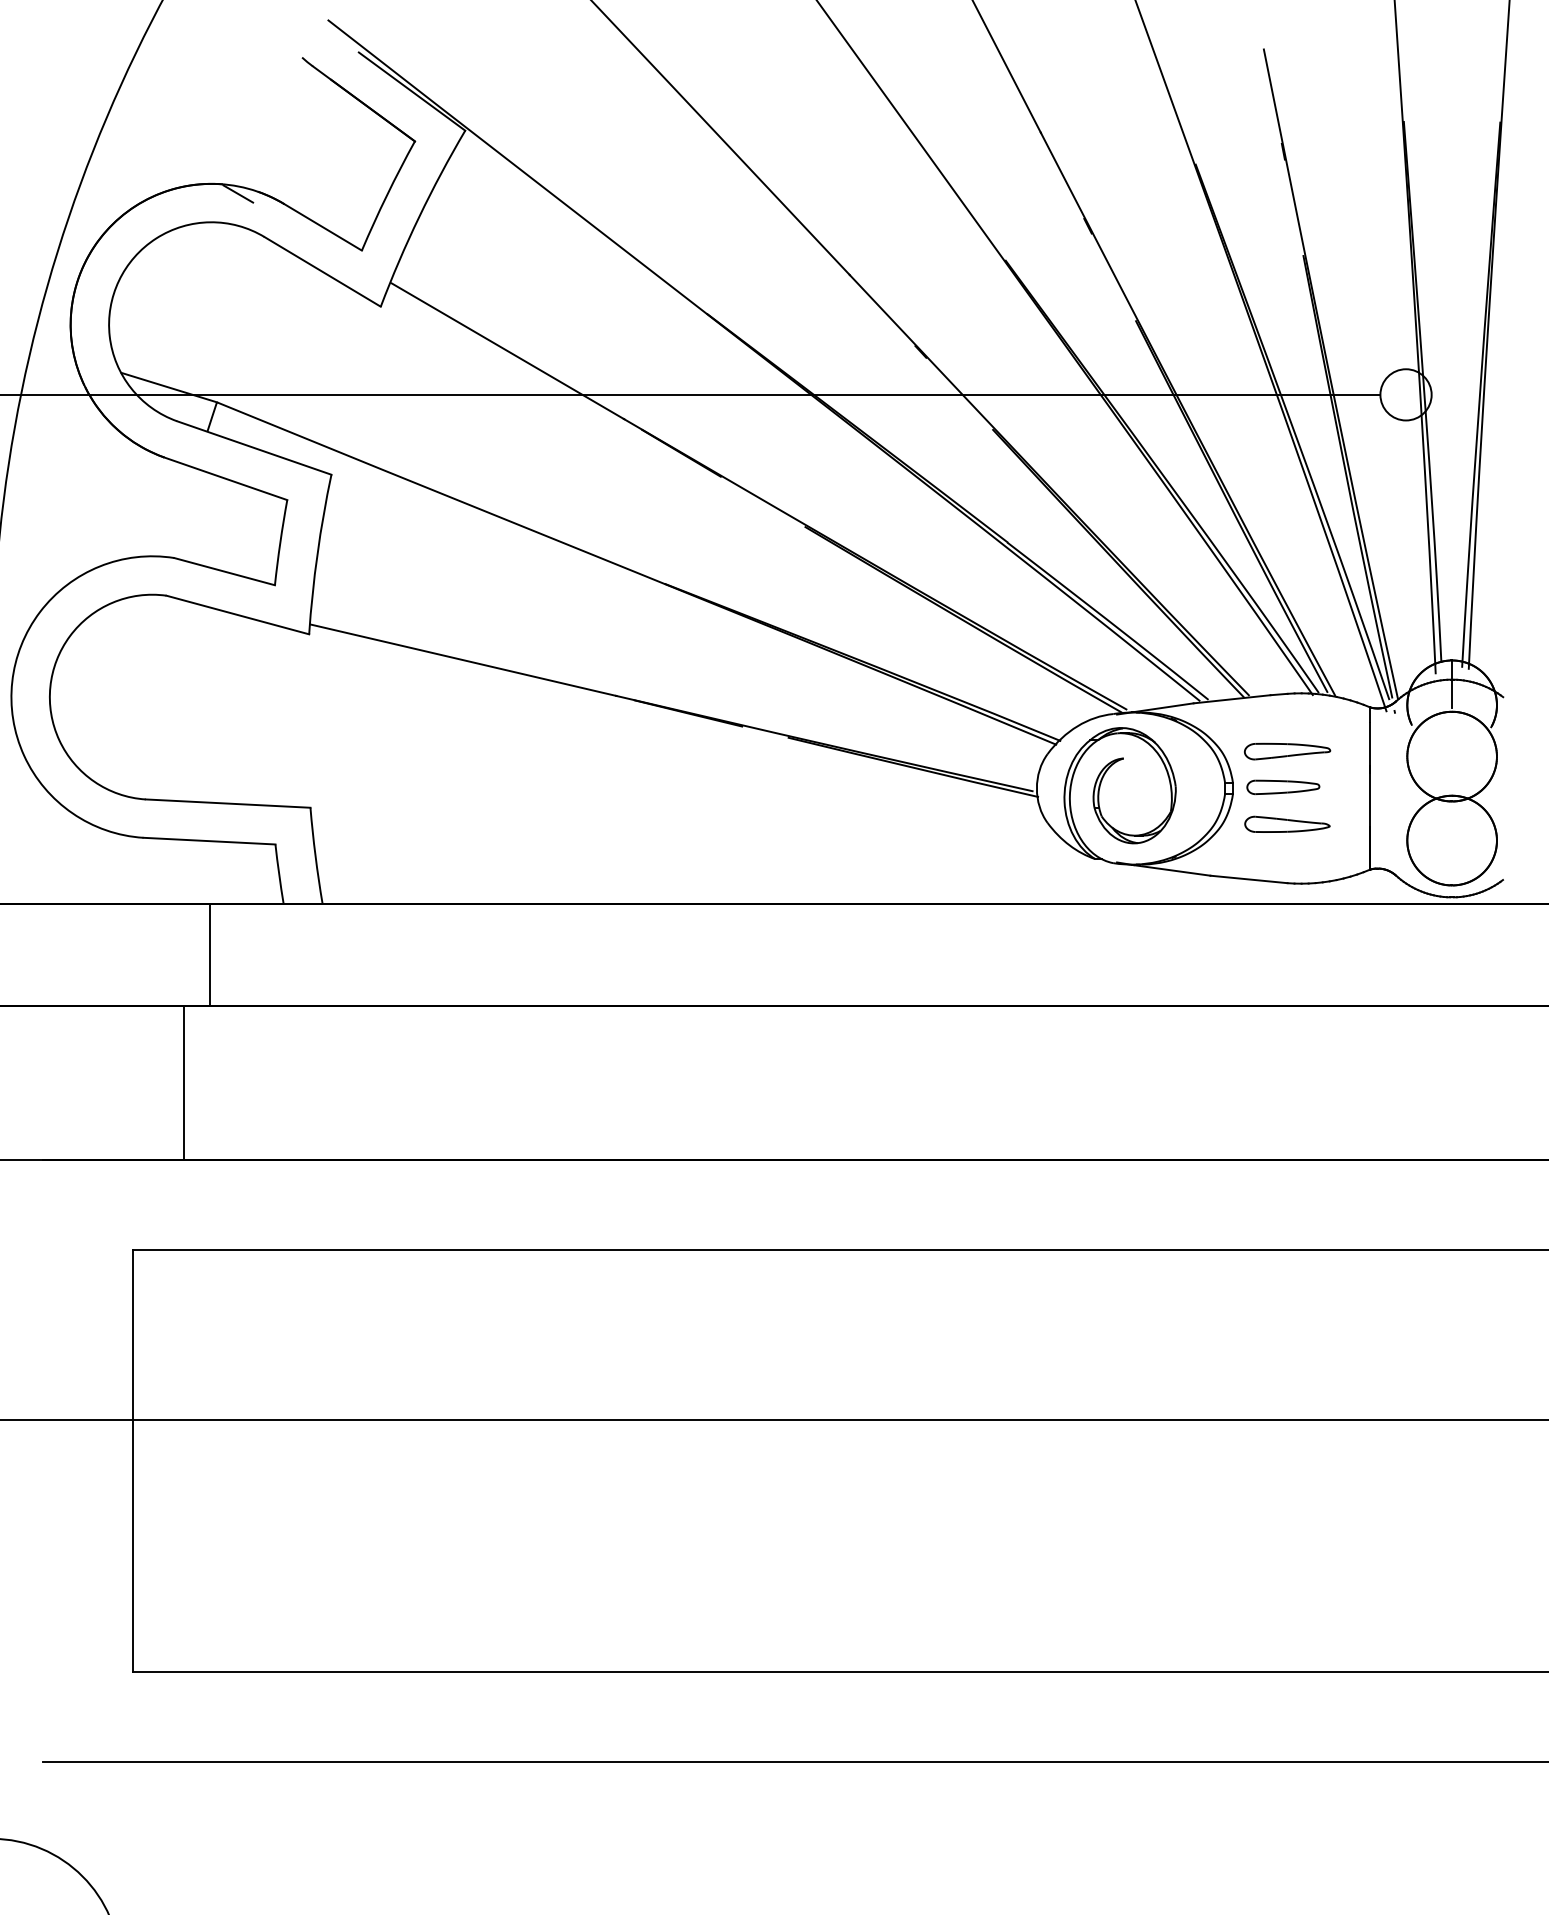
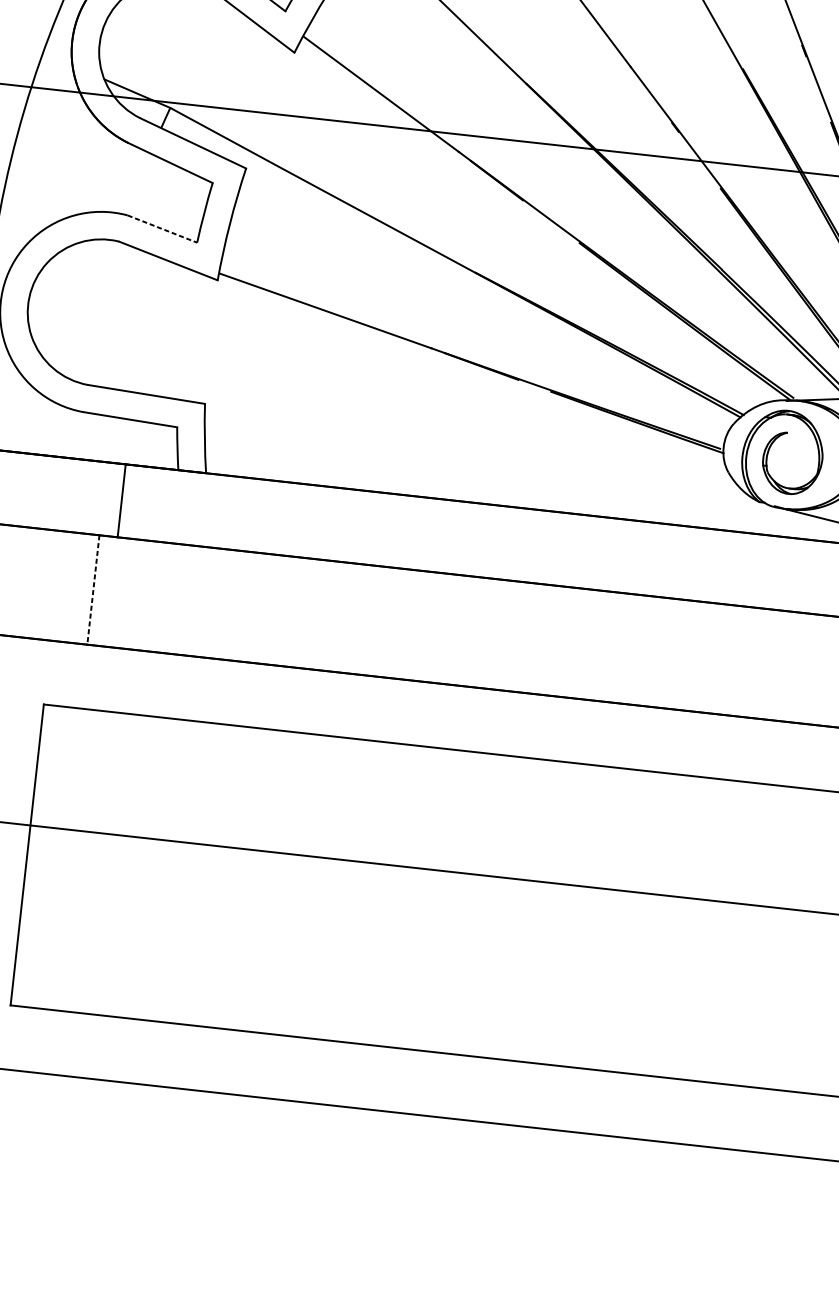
line: (225, 571) -> (163, 229), solid -> dashed
line: (184, 1083) -> (93, 590), solid -> dashed

